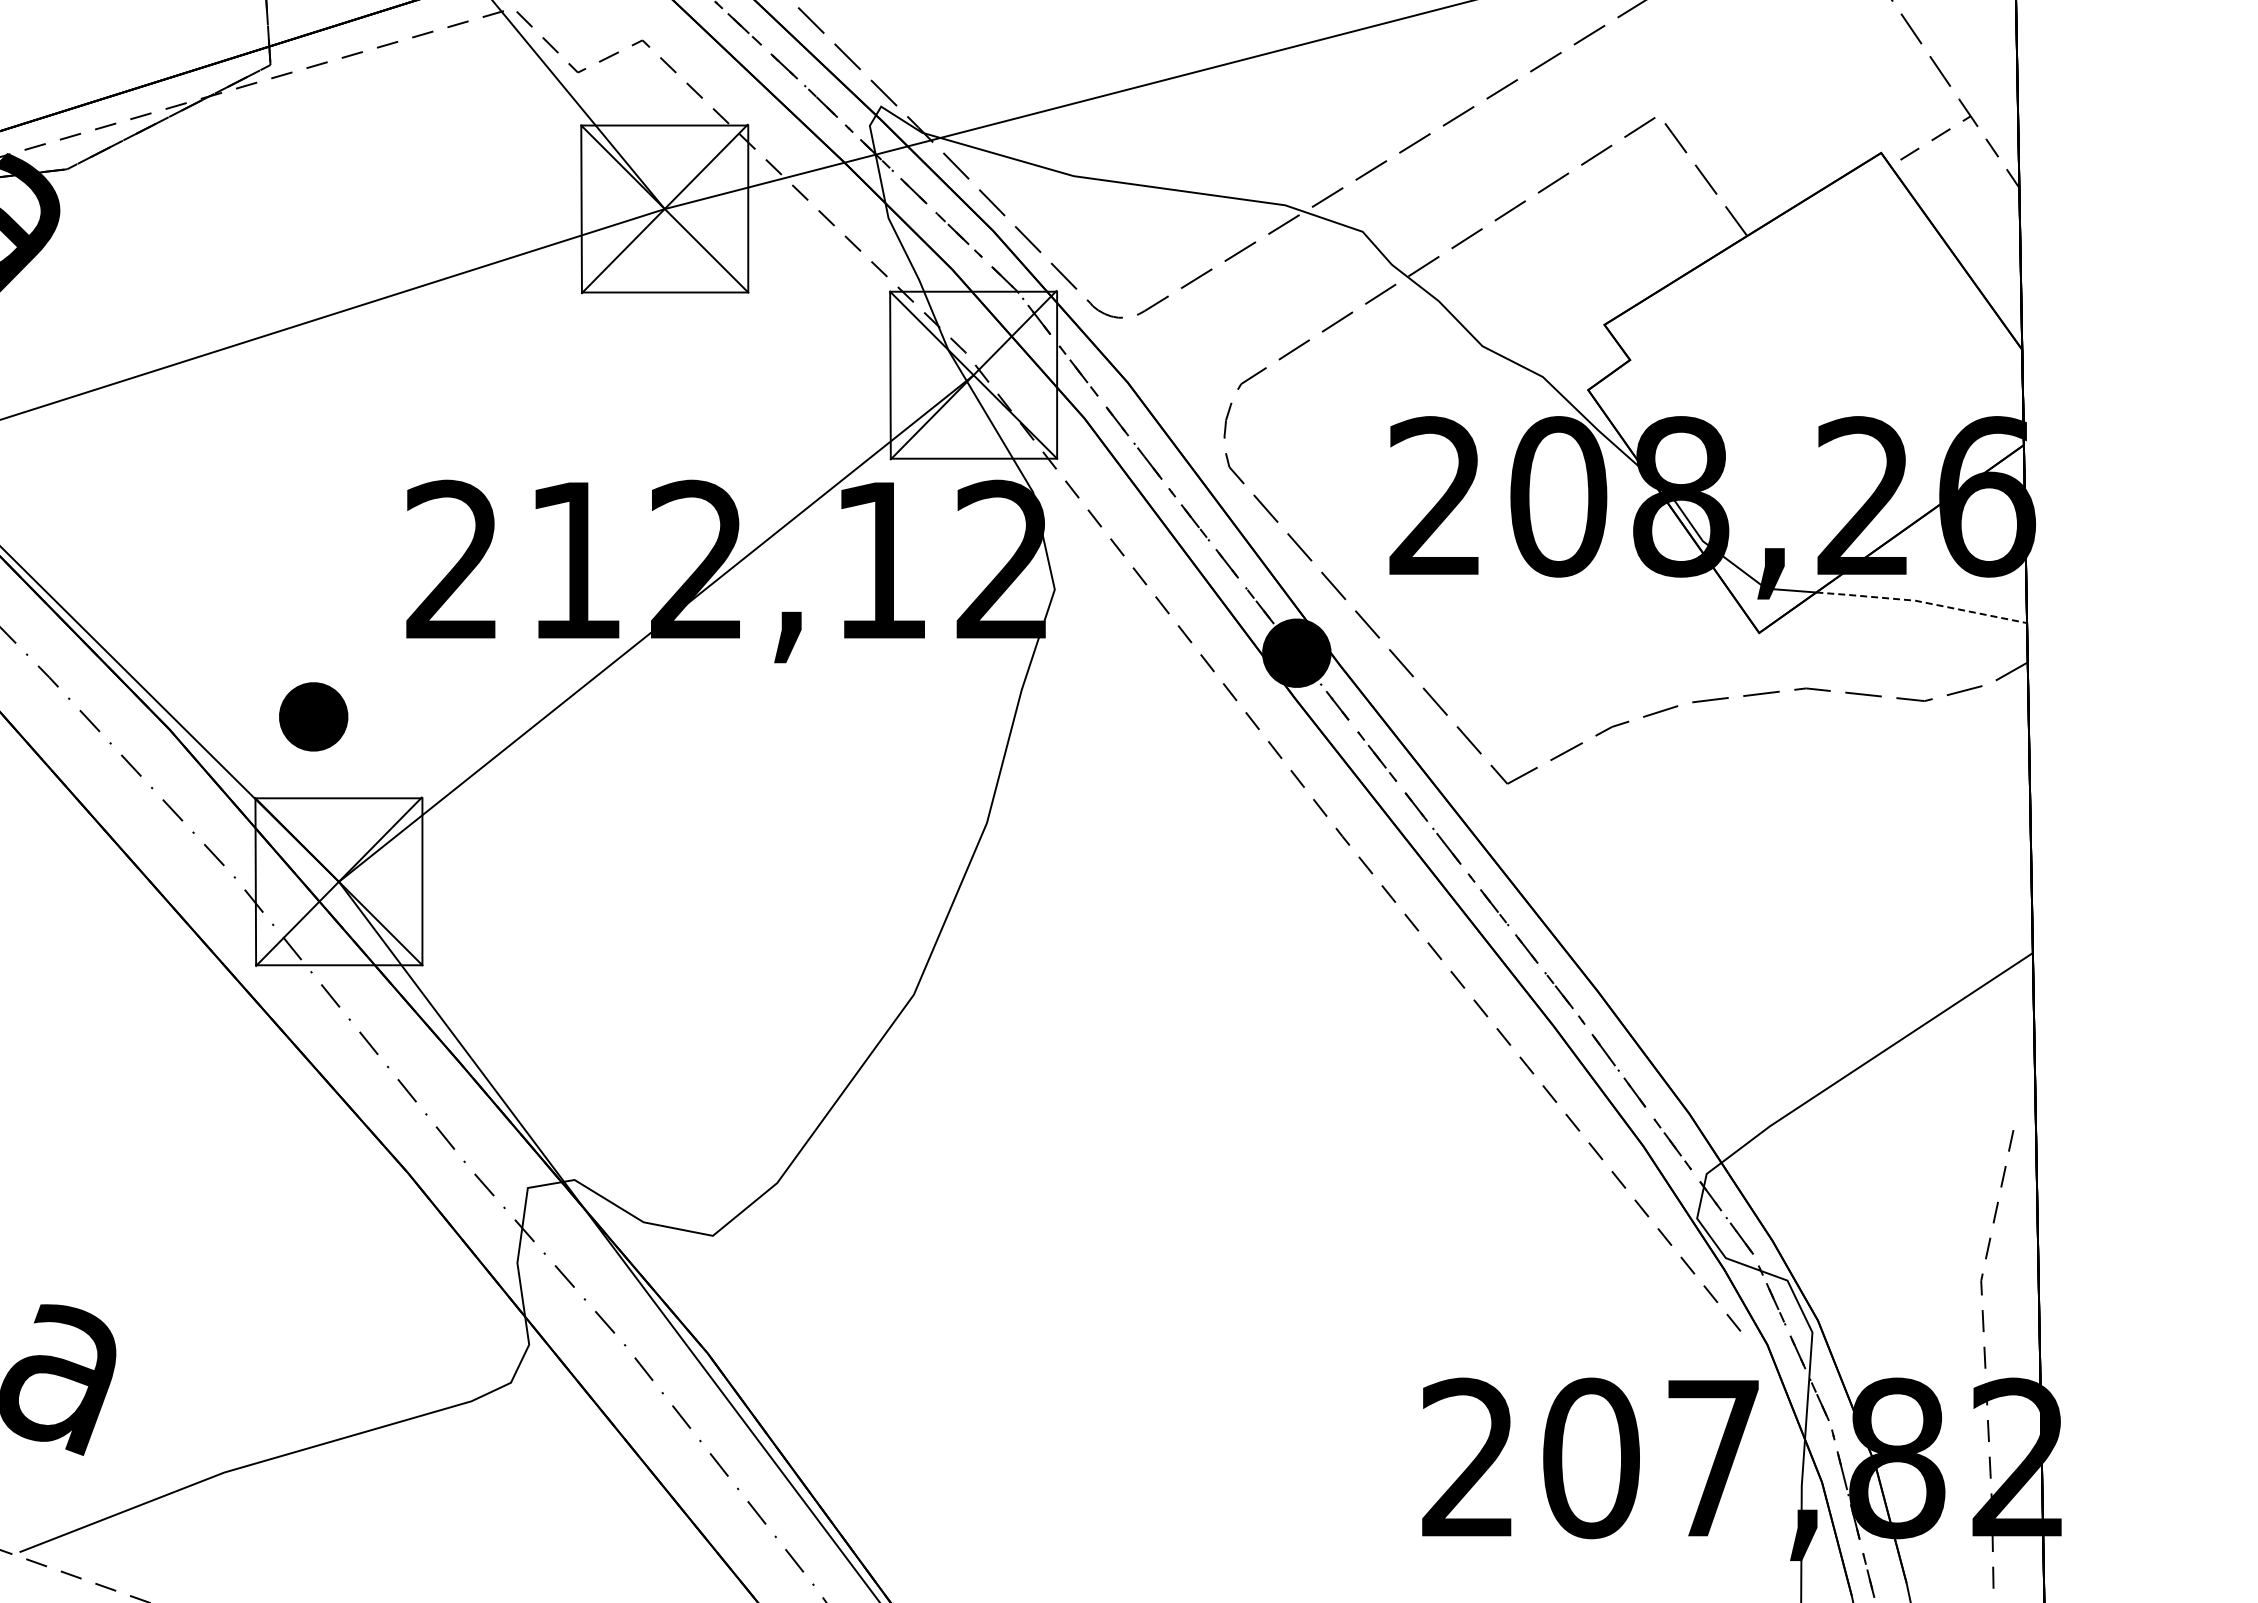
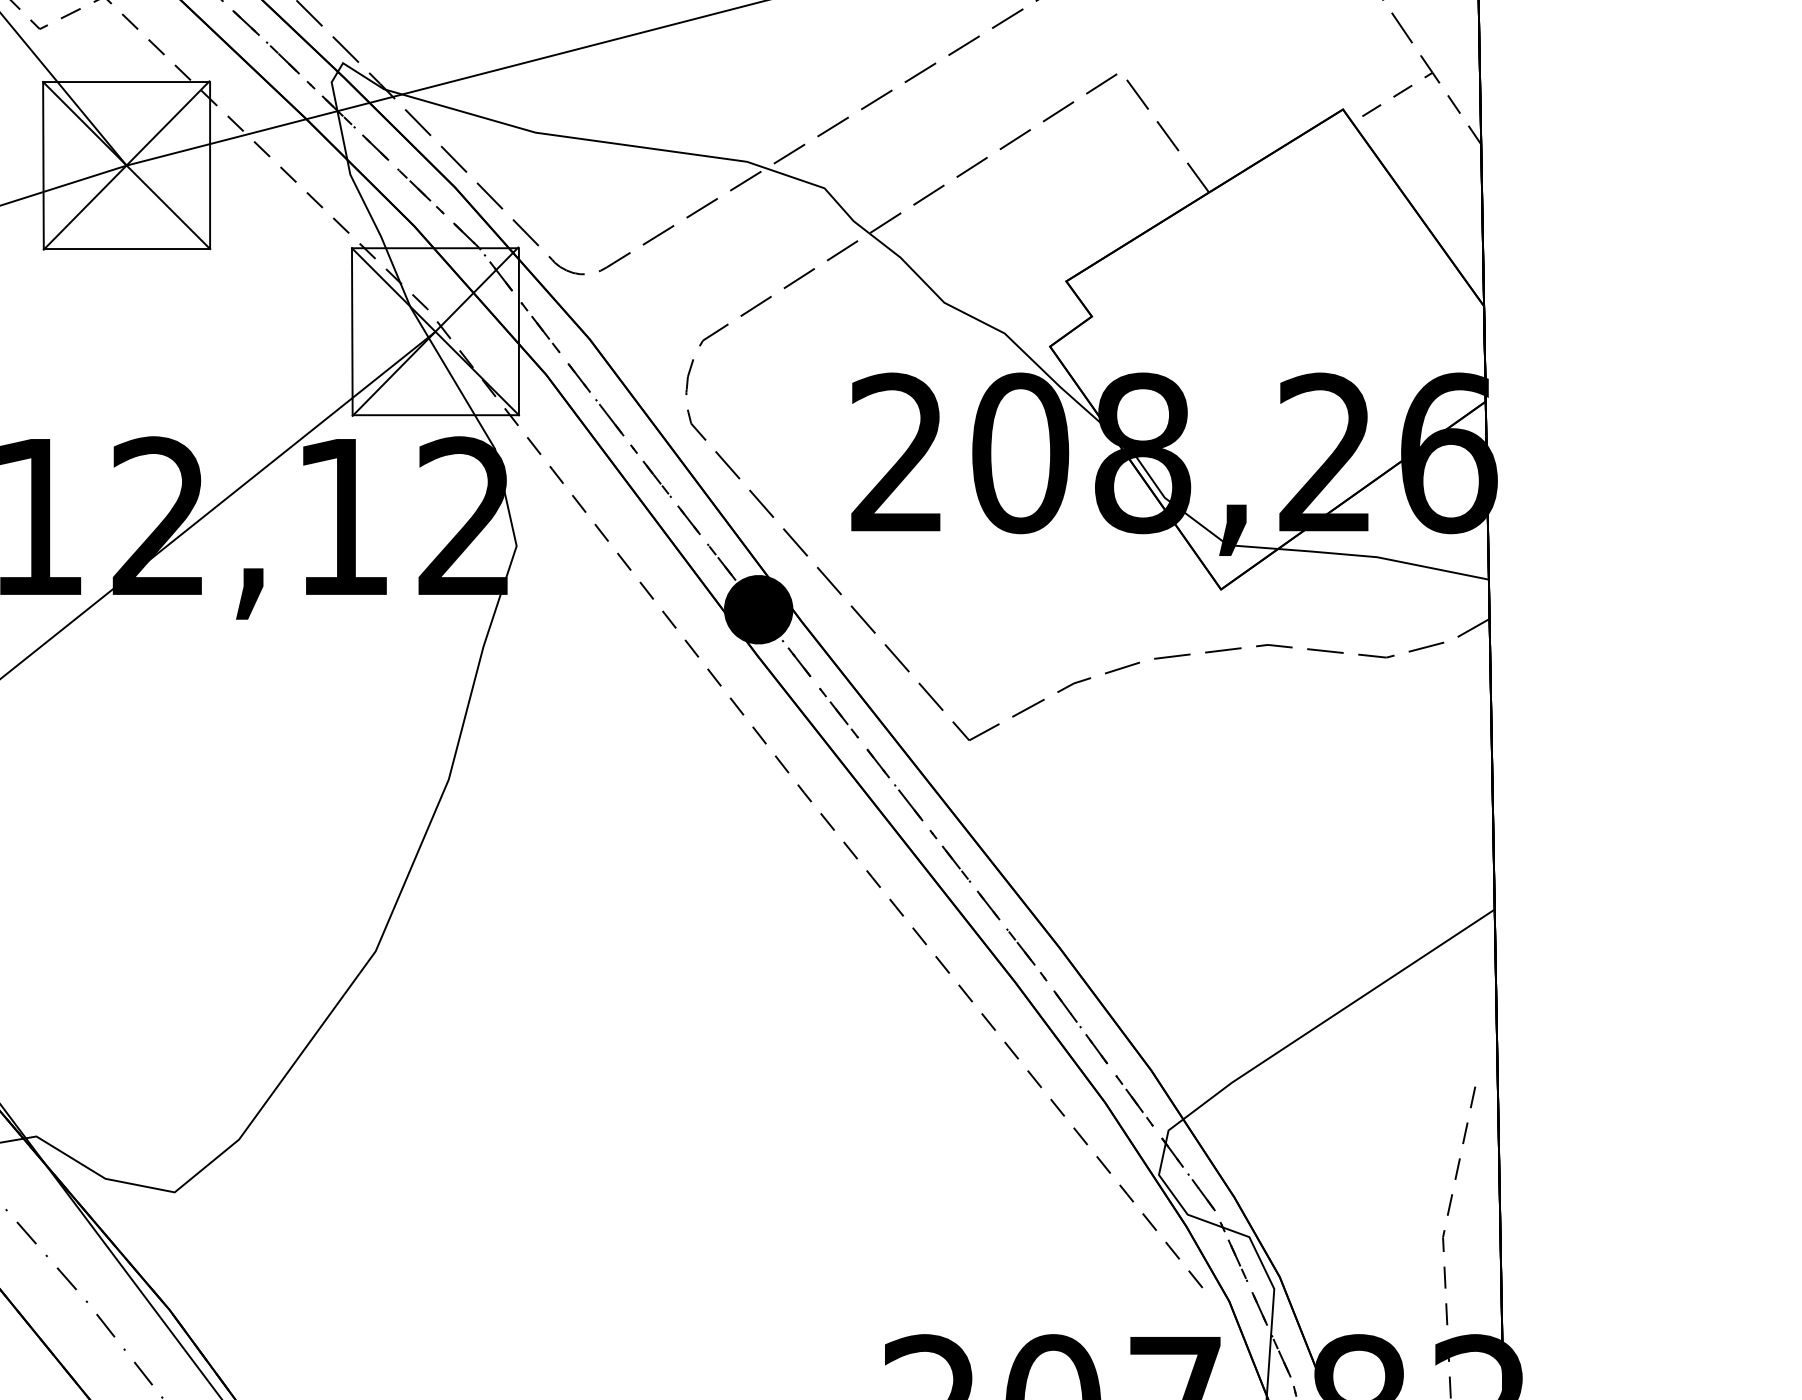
line: (1921, 601) -> (1383, 558), dashed -> solid

